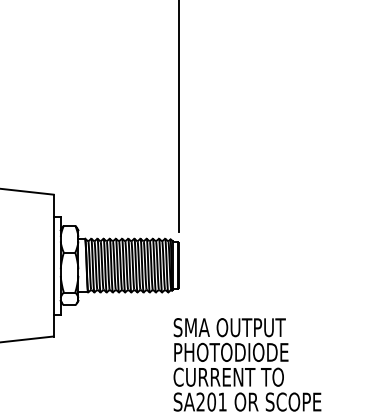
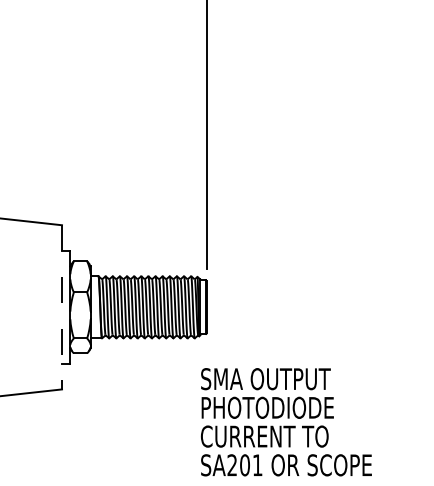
line: (54, 265) -> (62, 307), solid -> dashed

